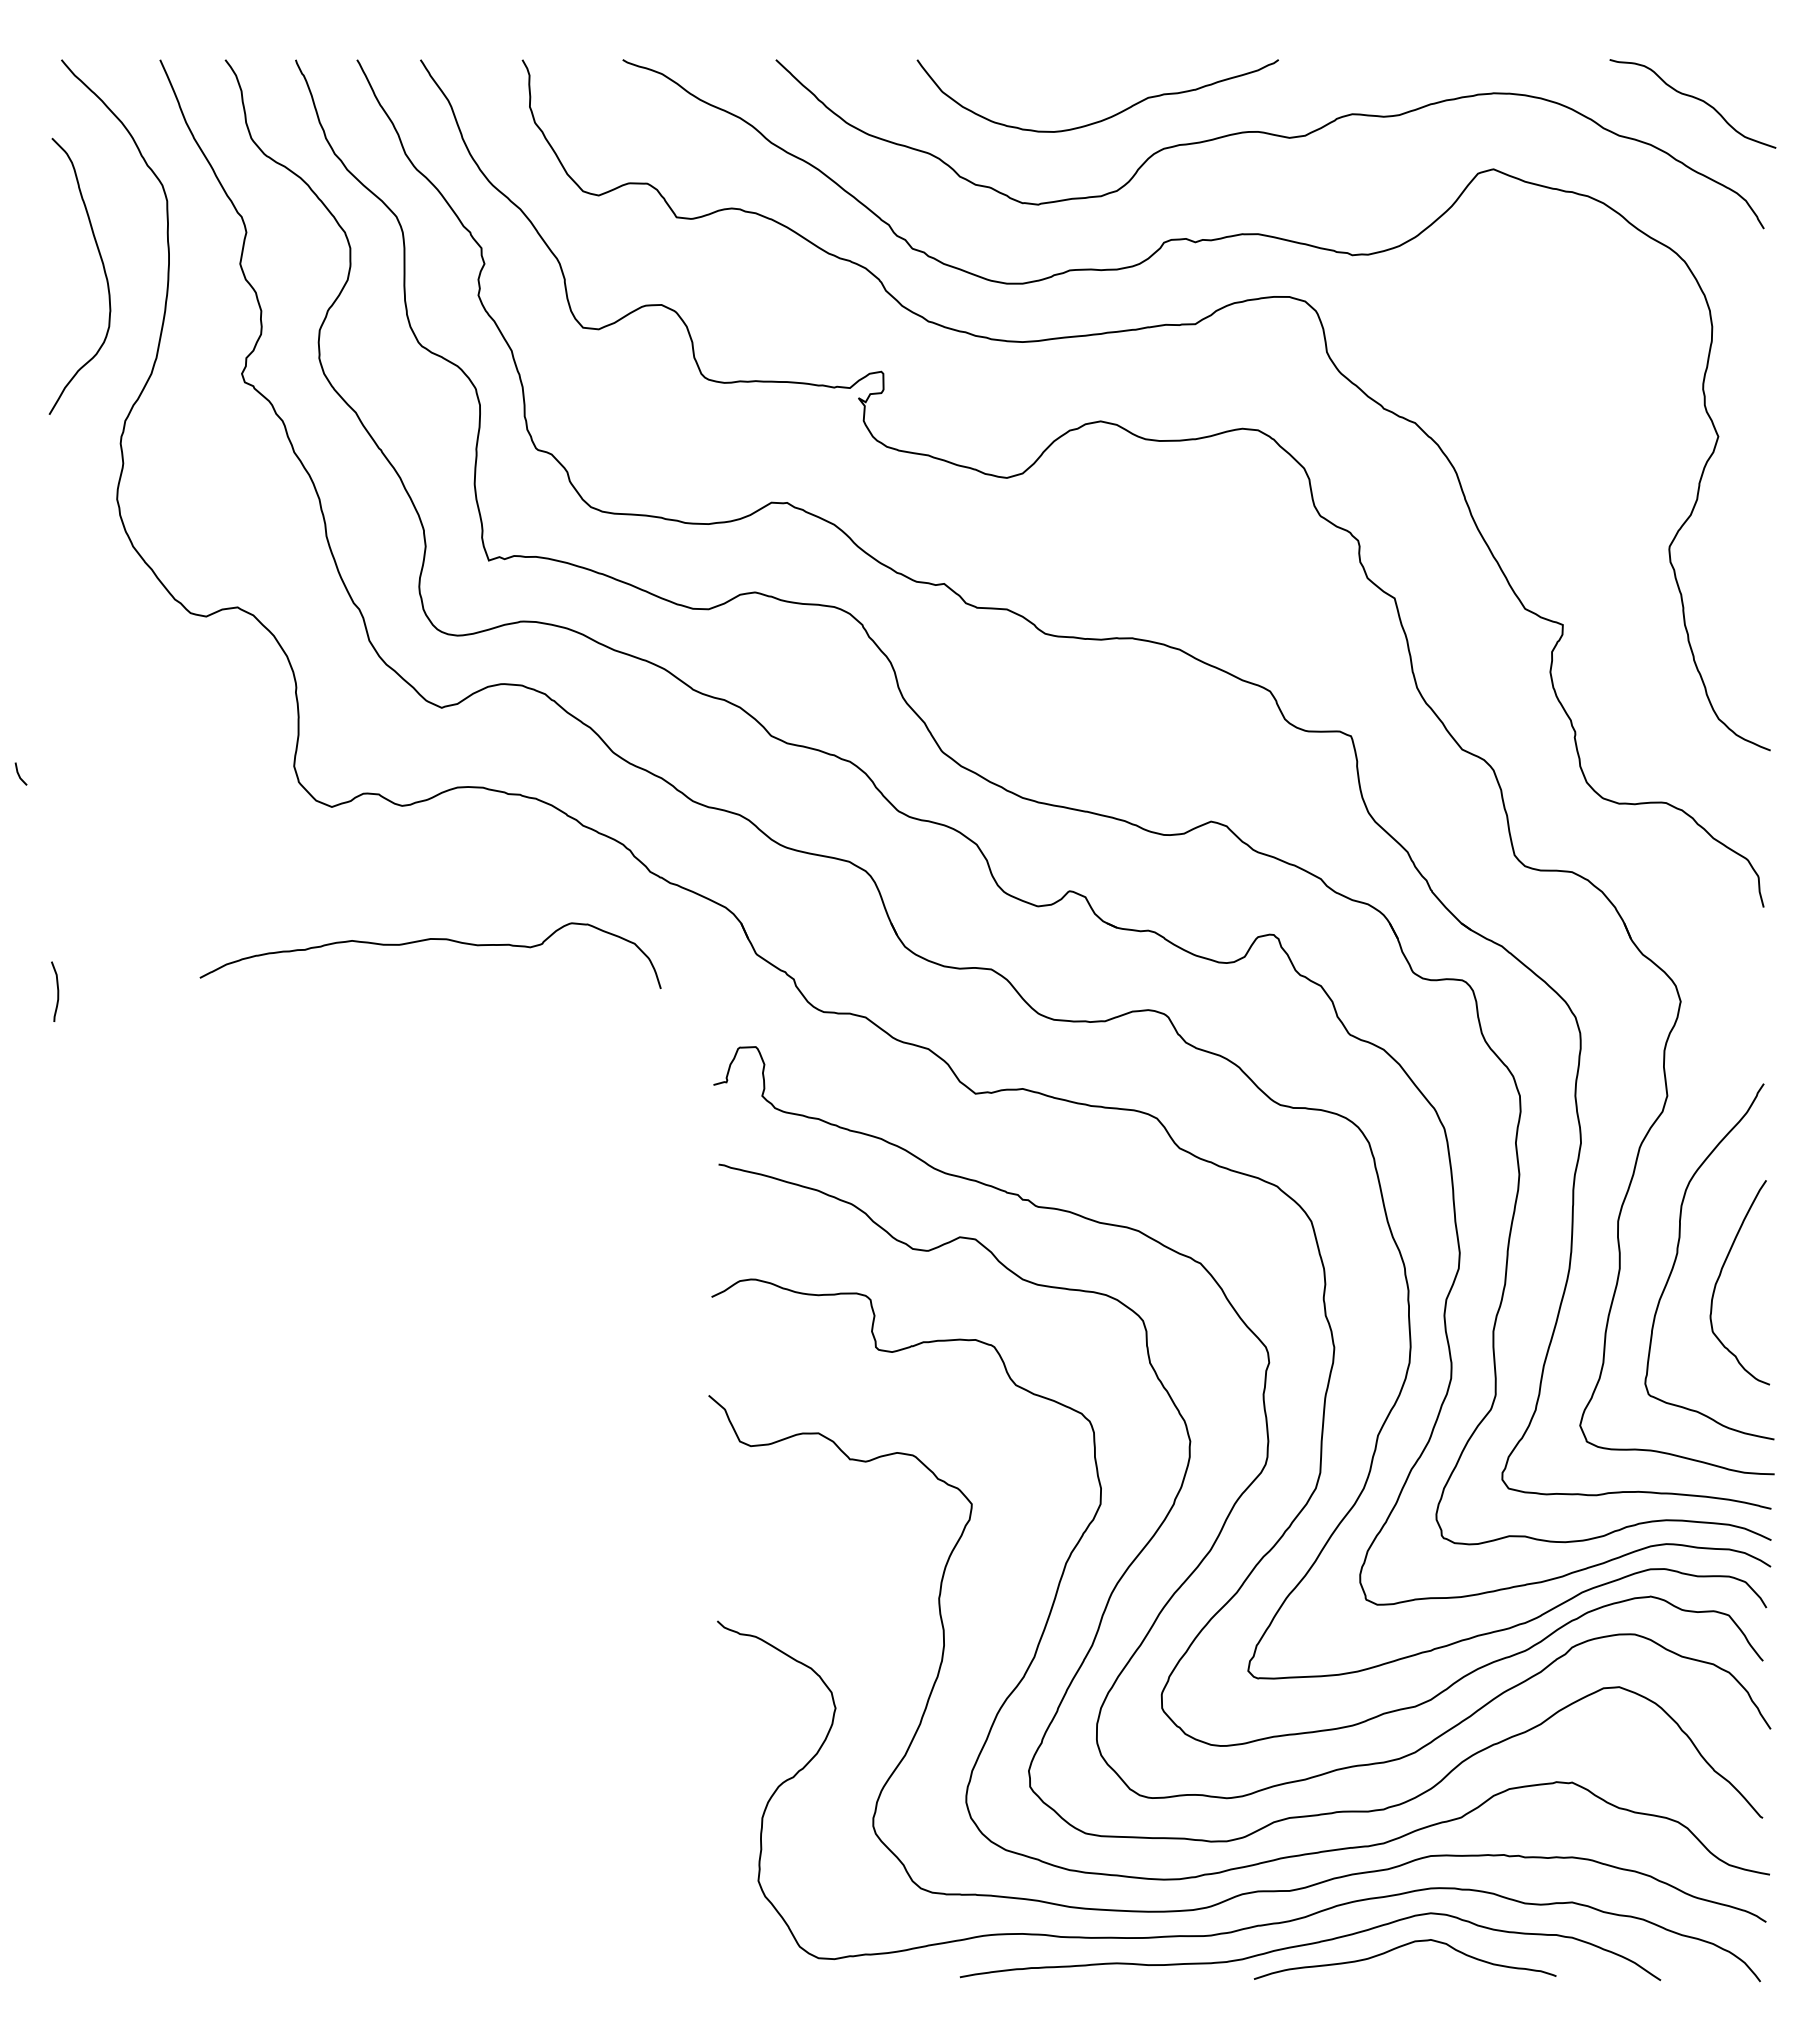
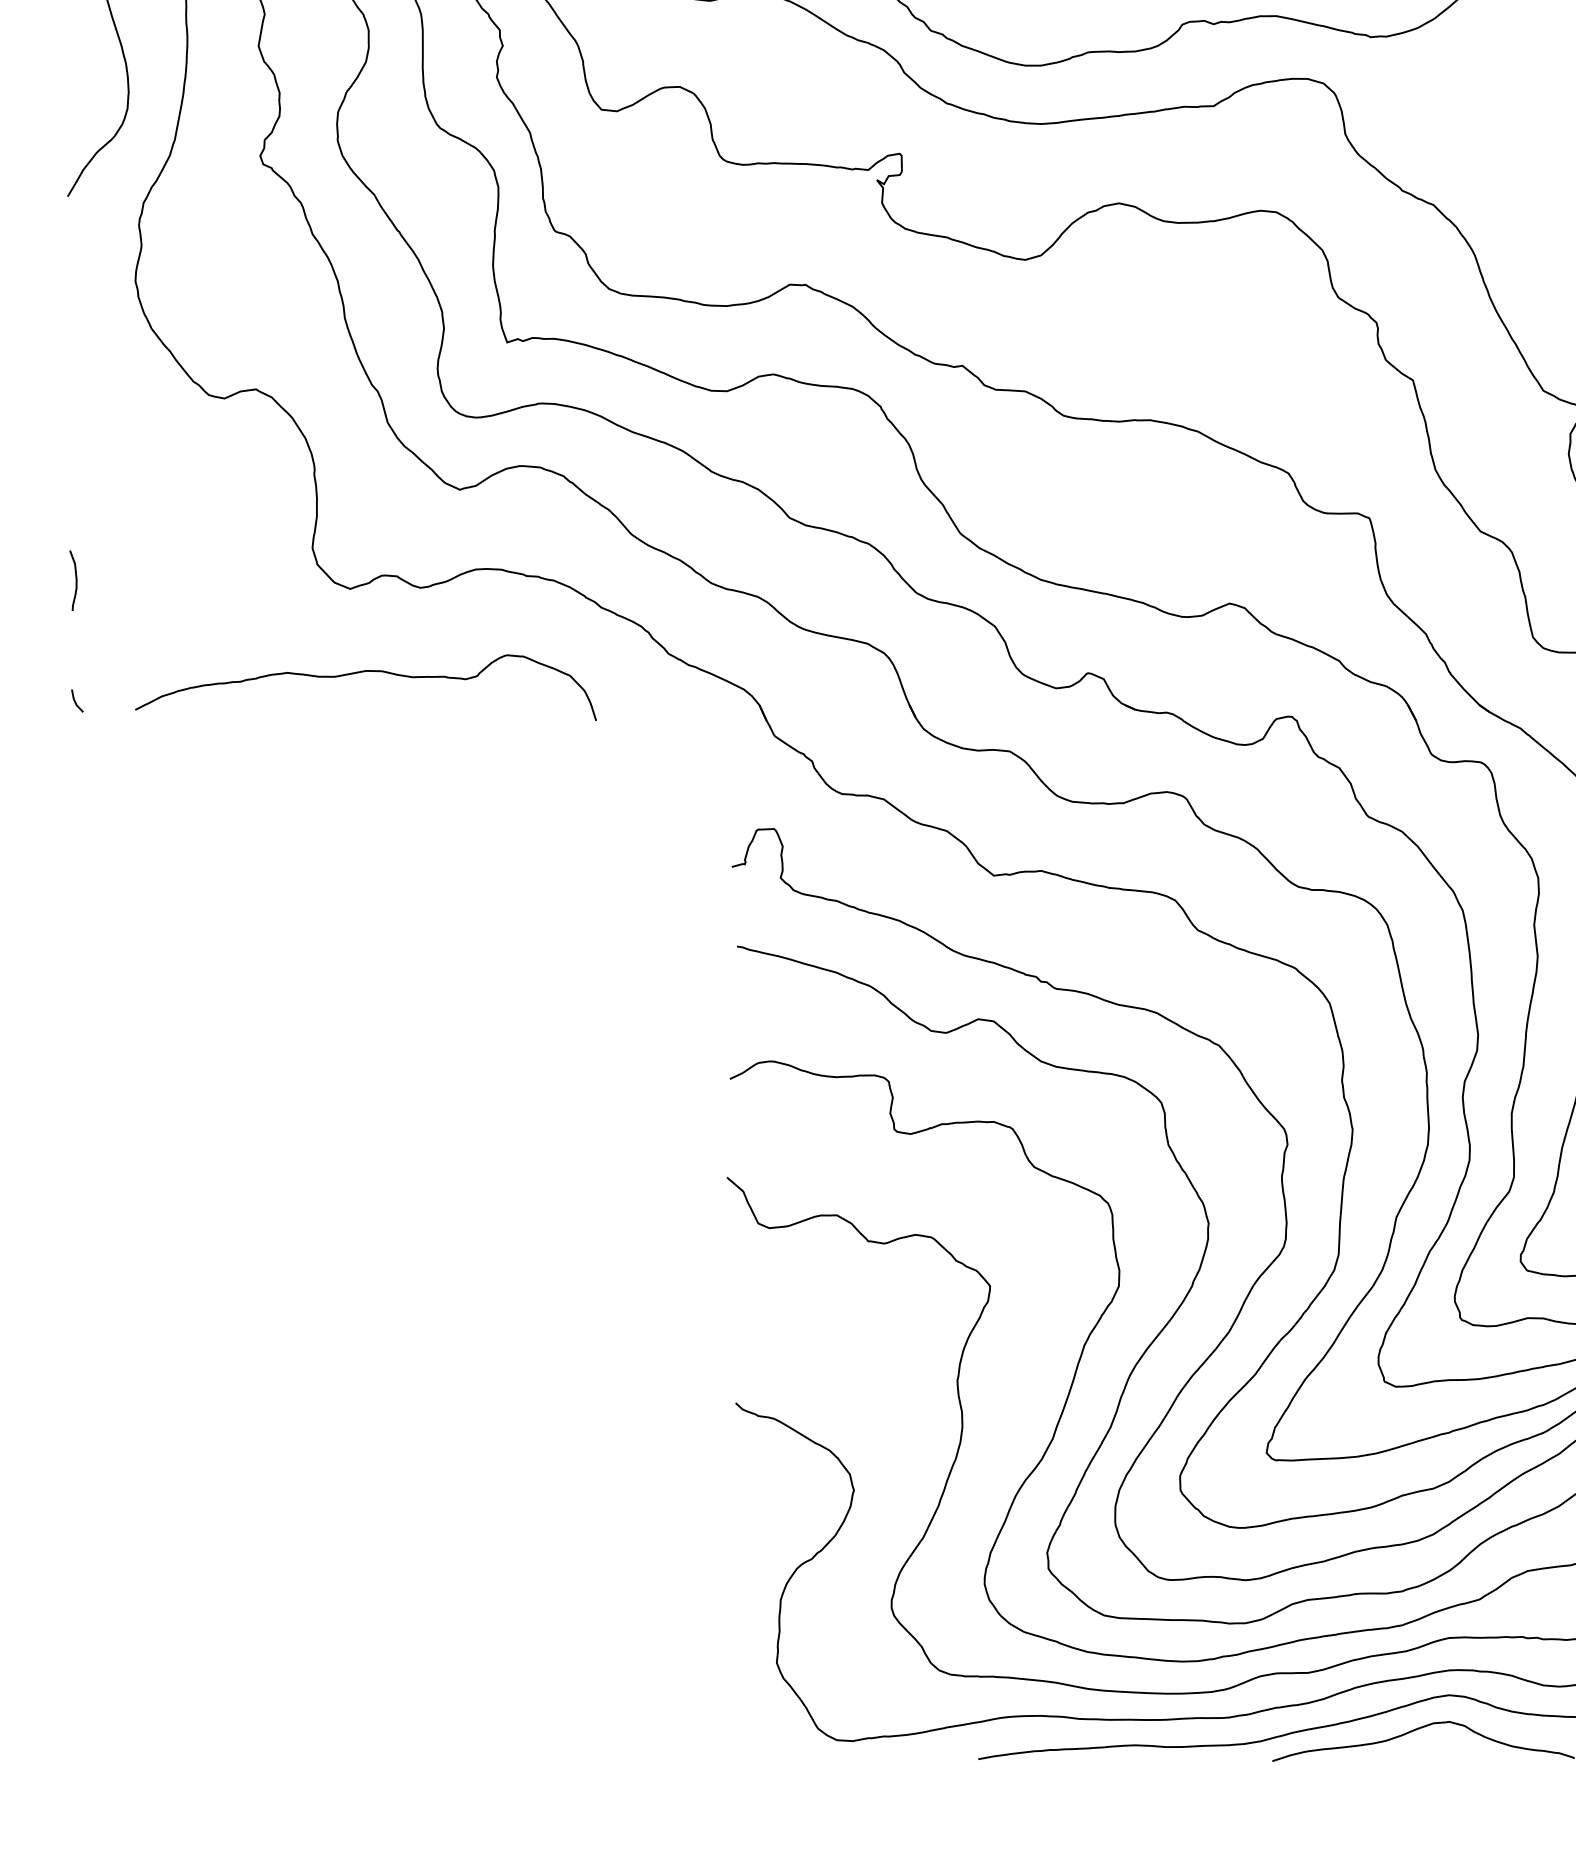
line: (19, 773) -> (75, 700), moved
curve: (429, 940) -> (364, 672), moved
curve: (57, 991) -> (75, 580), moved

